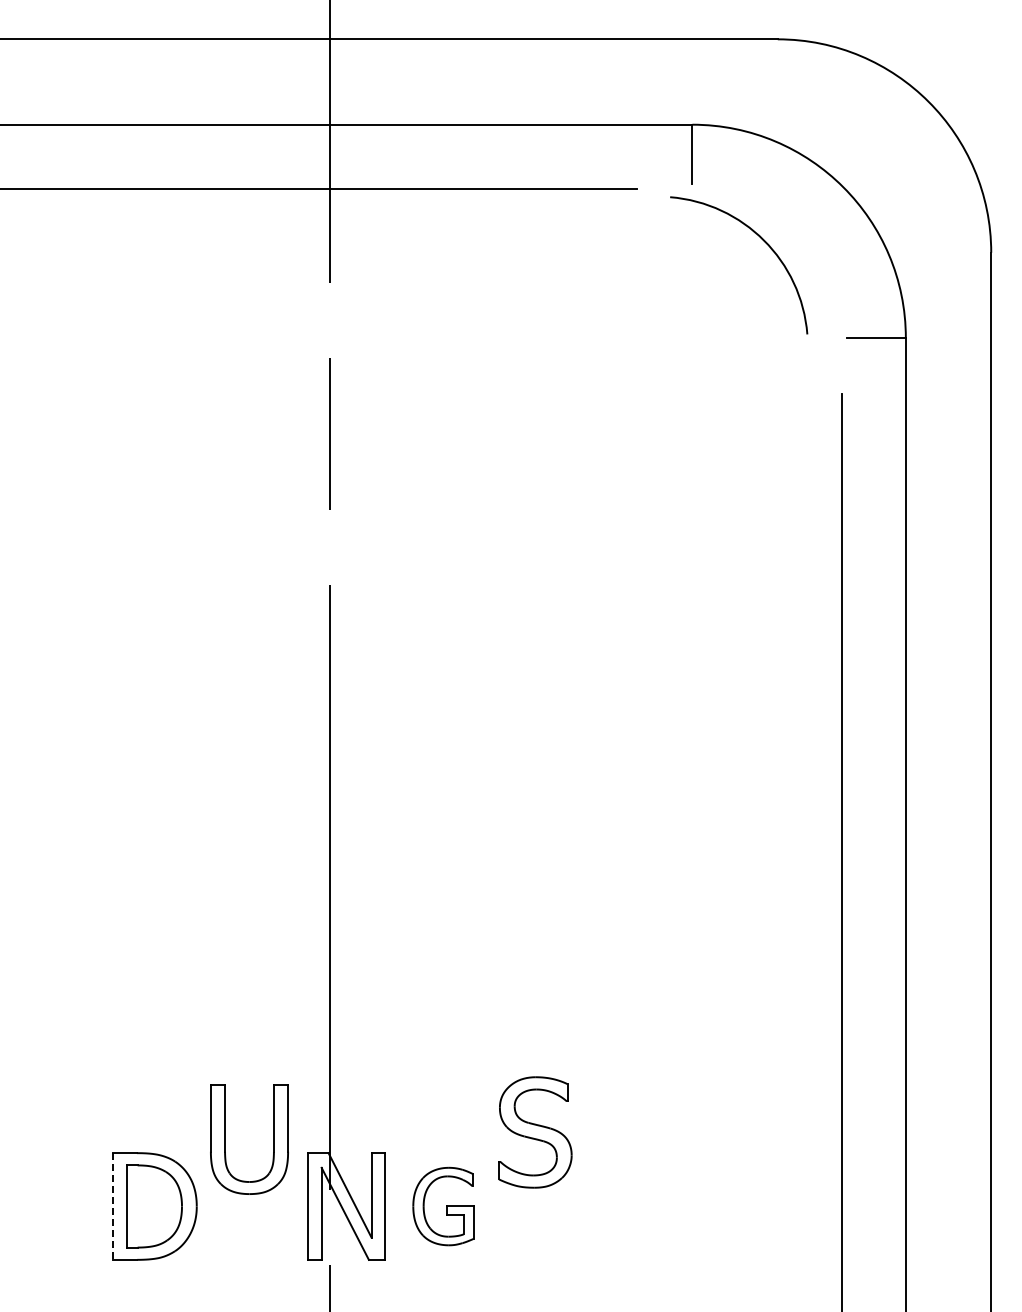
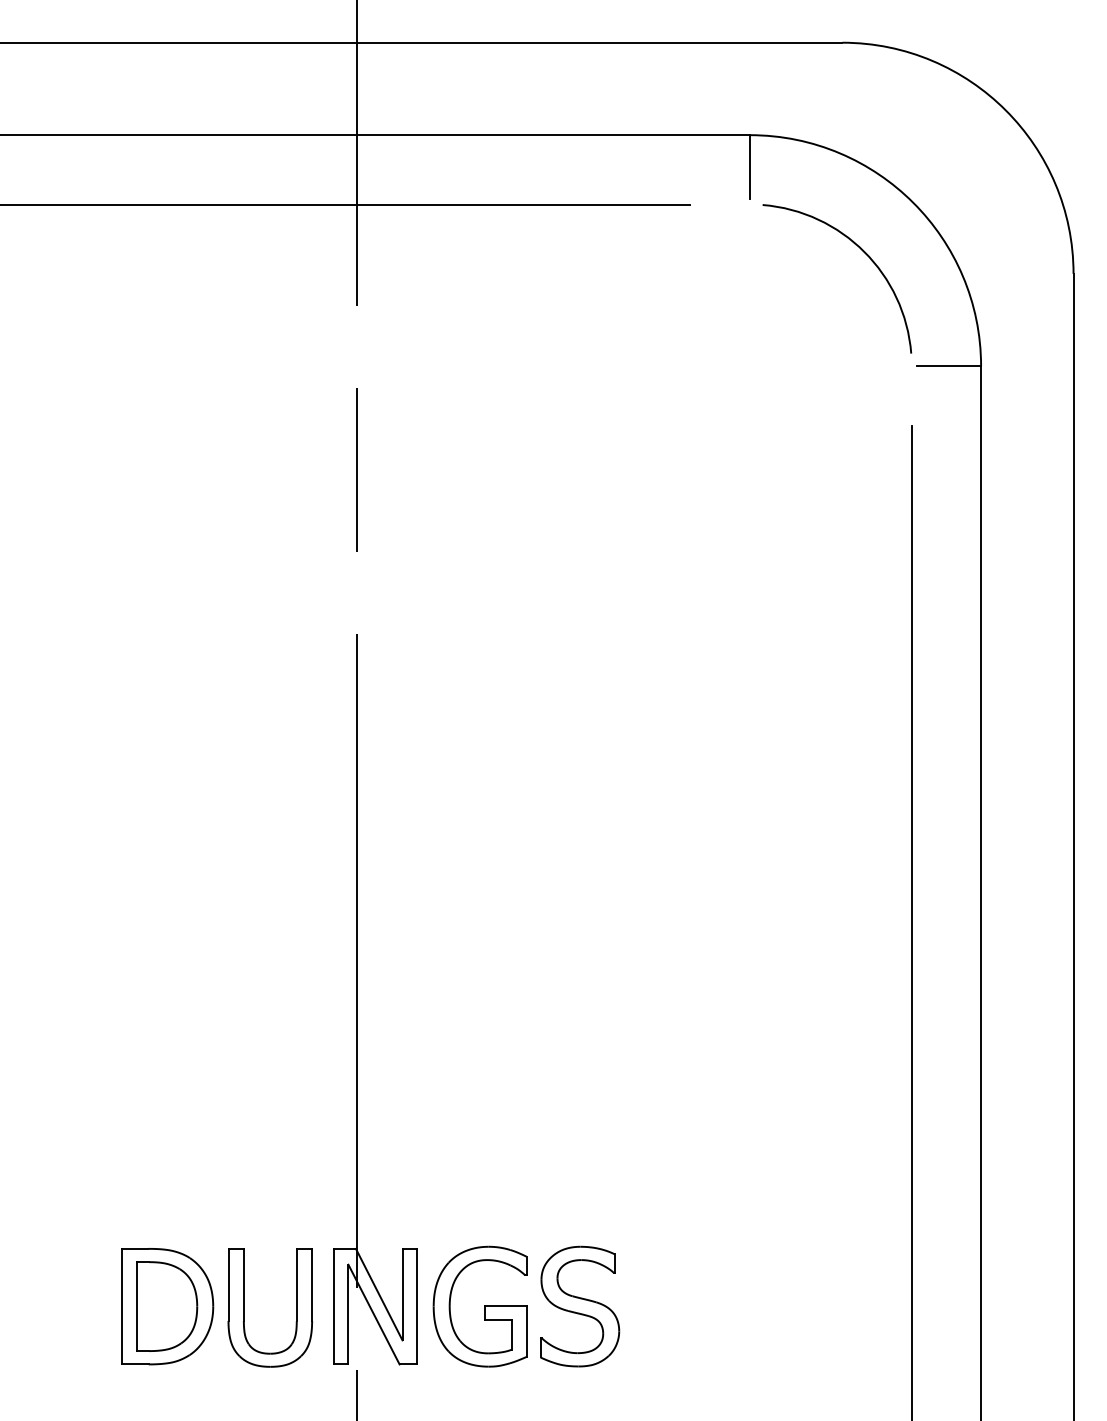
arc: (763, 241) -> (863, 252), moved
part: (535, 1132) -> (580, 1306), moved
part: (225, 1139) -> (244, 1307), moved
part: (443, 1206) -> (480, 1306), size x1.43
line: (112, 1207) -> (121, 1307), dashed -> solid

